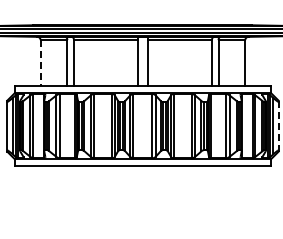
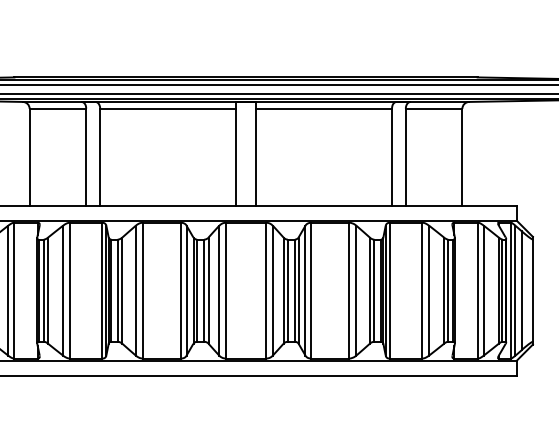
line: (40, 63) -> (29, 158), dashed -> solid
line: (278, 125) -> (532, 289), dashed -> solid

